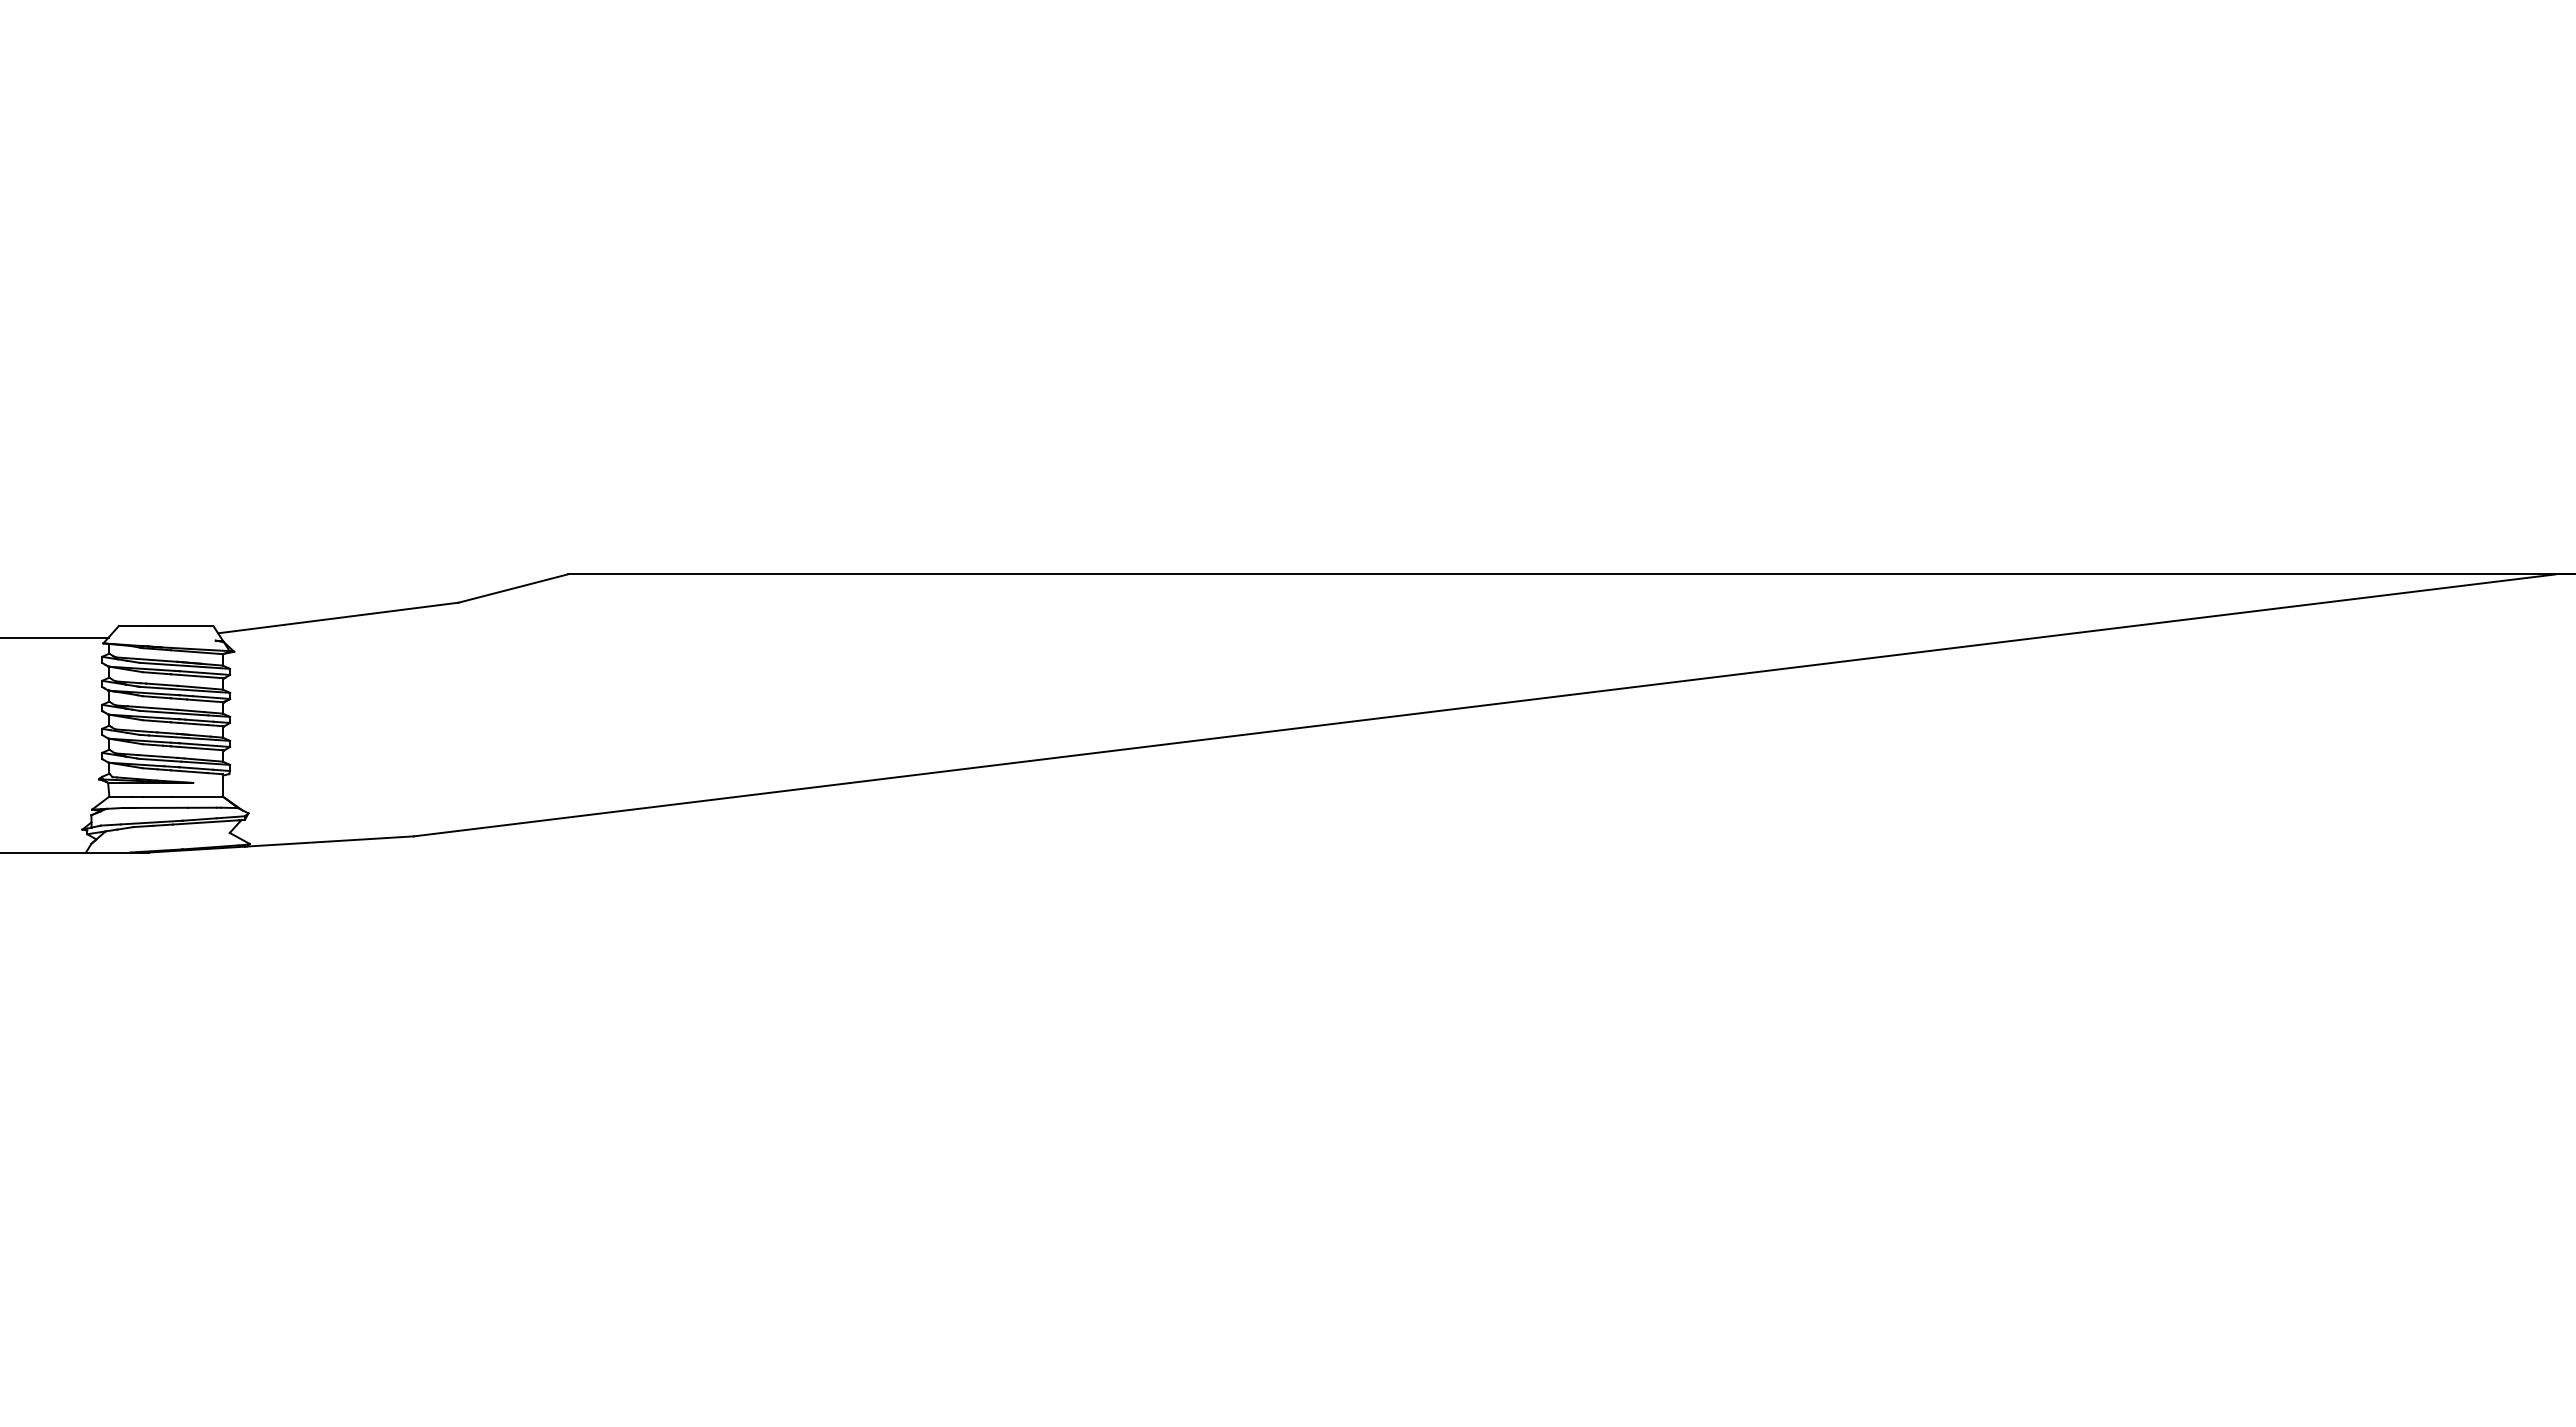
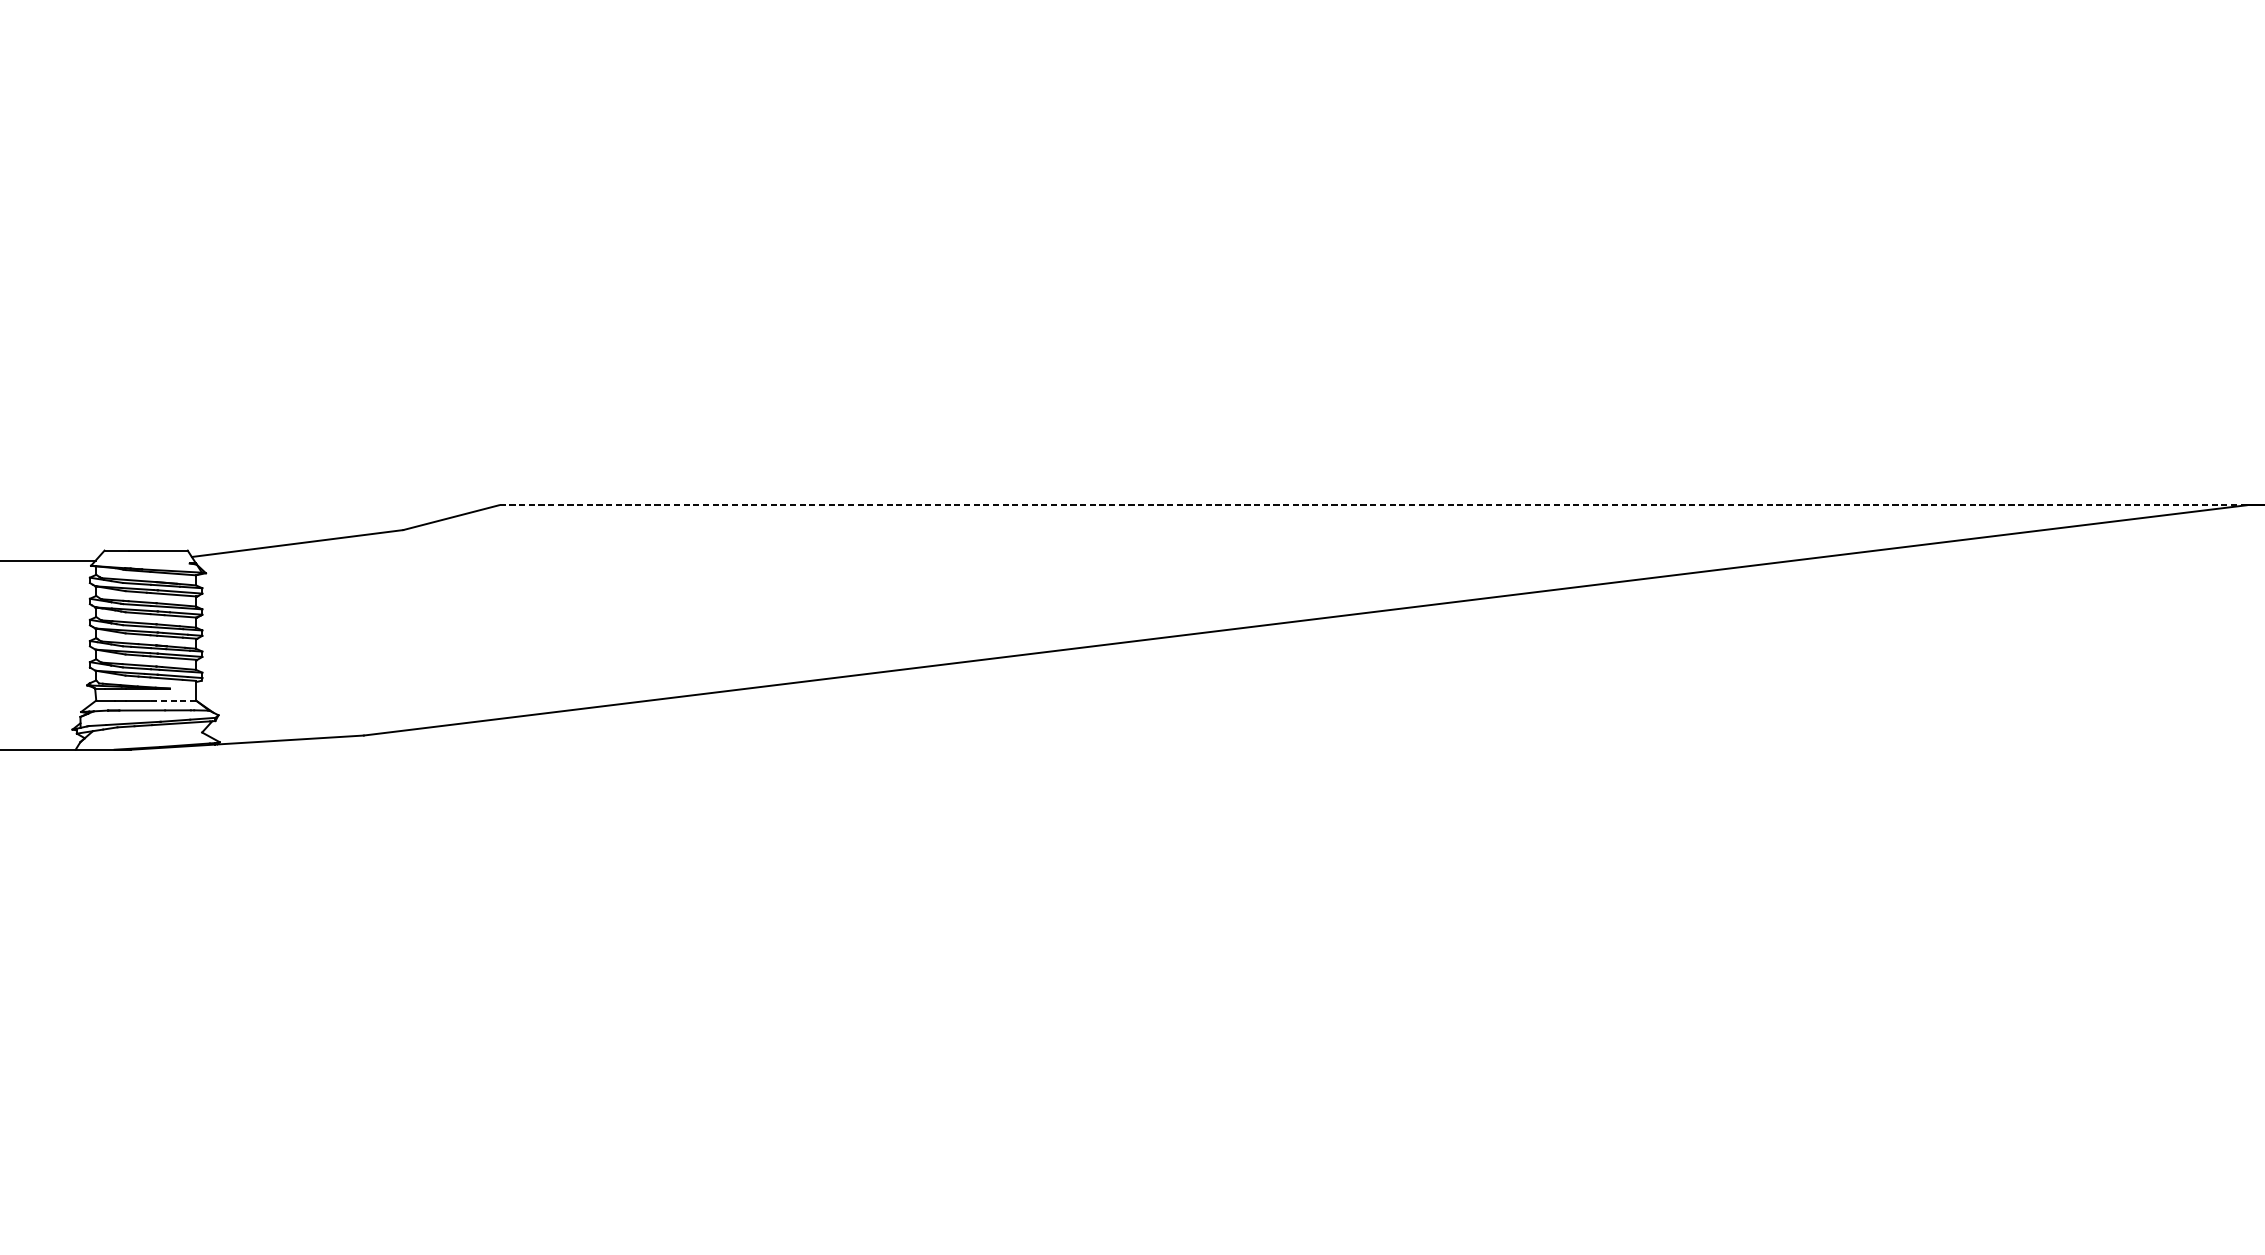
line: (1561, 574) -> (1372, 505), solid -> dashed
line: (196, 796) -> (172, 700), solid -> dashed

